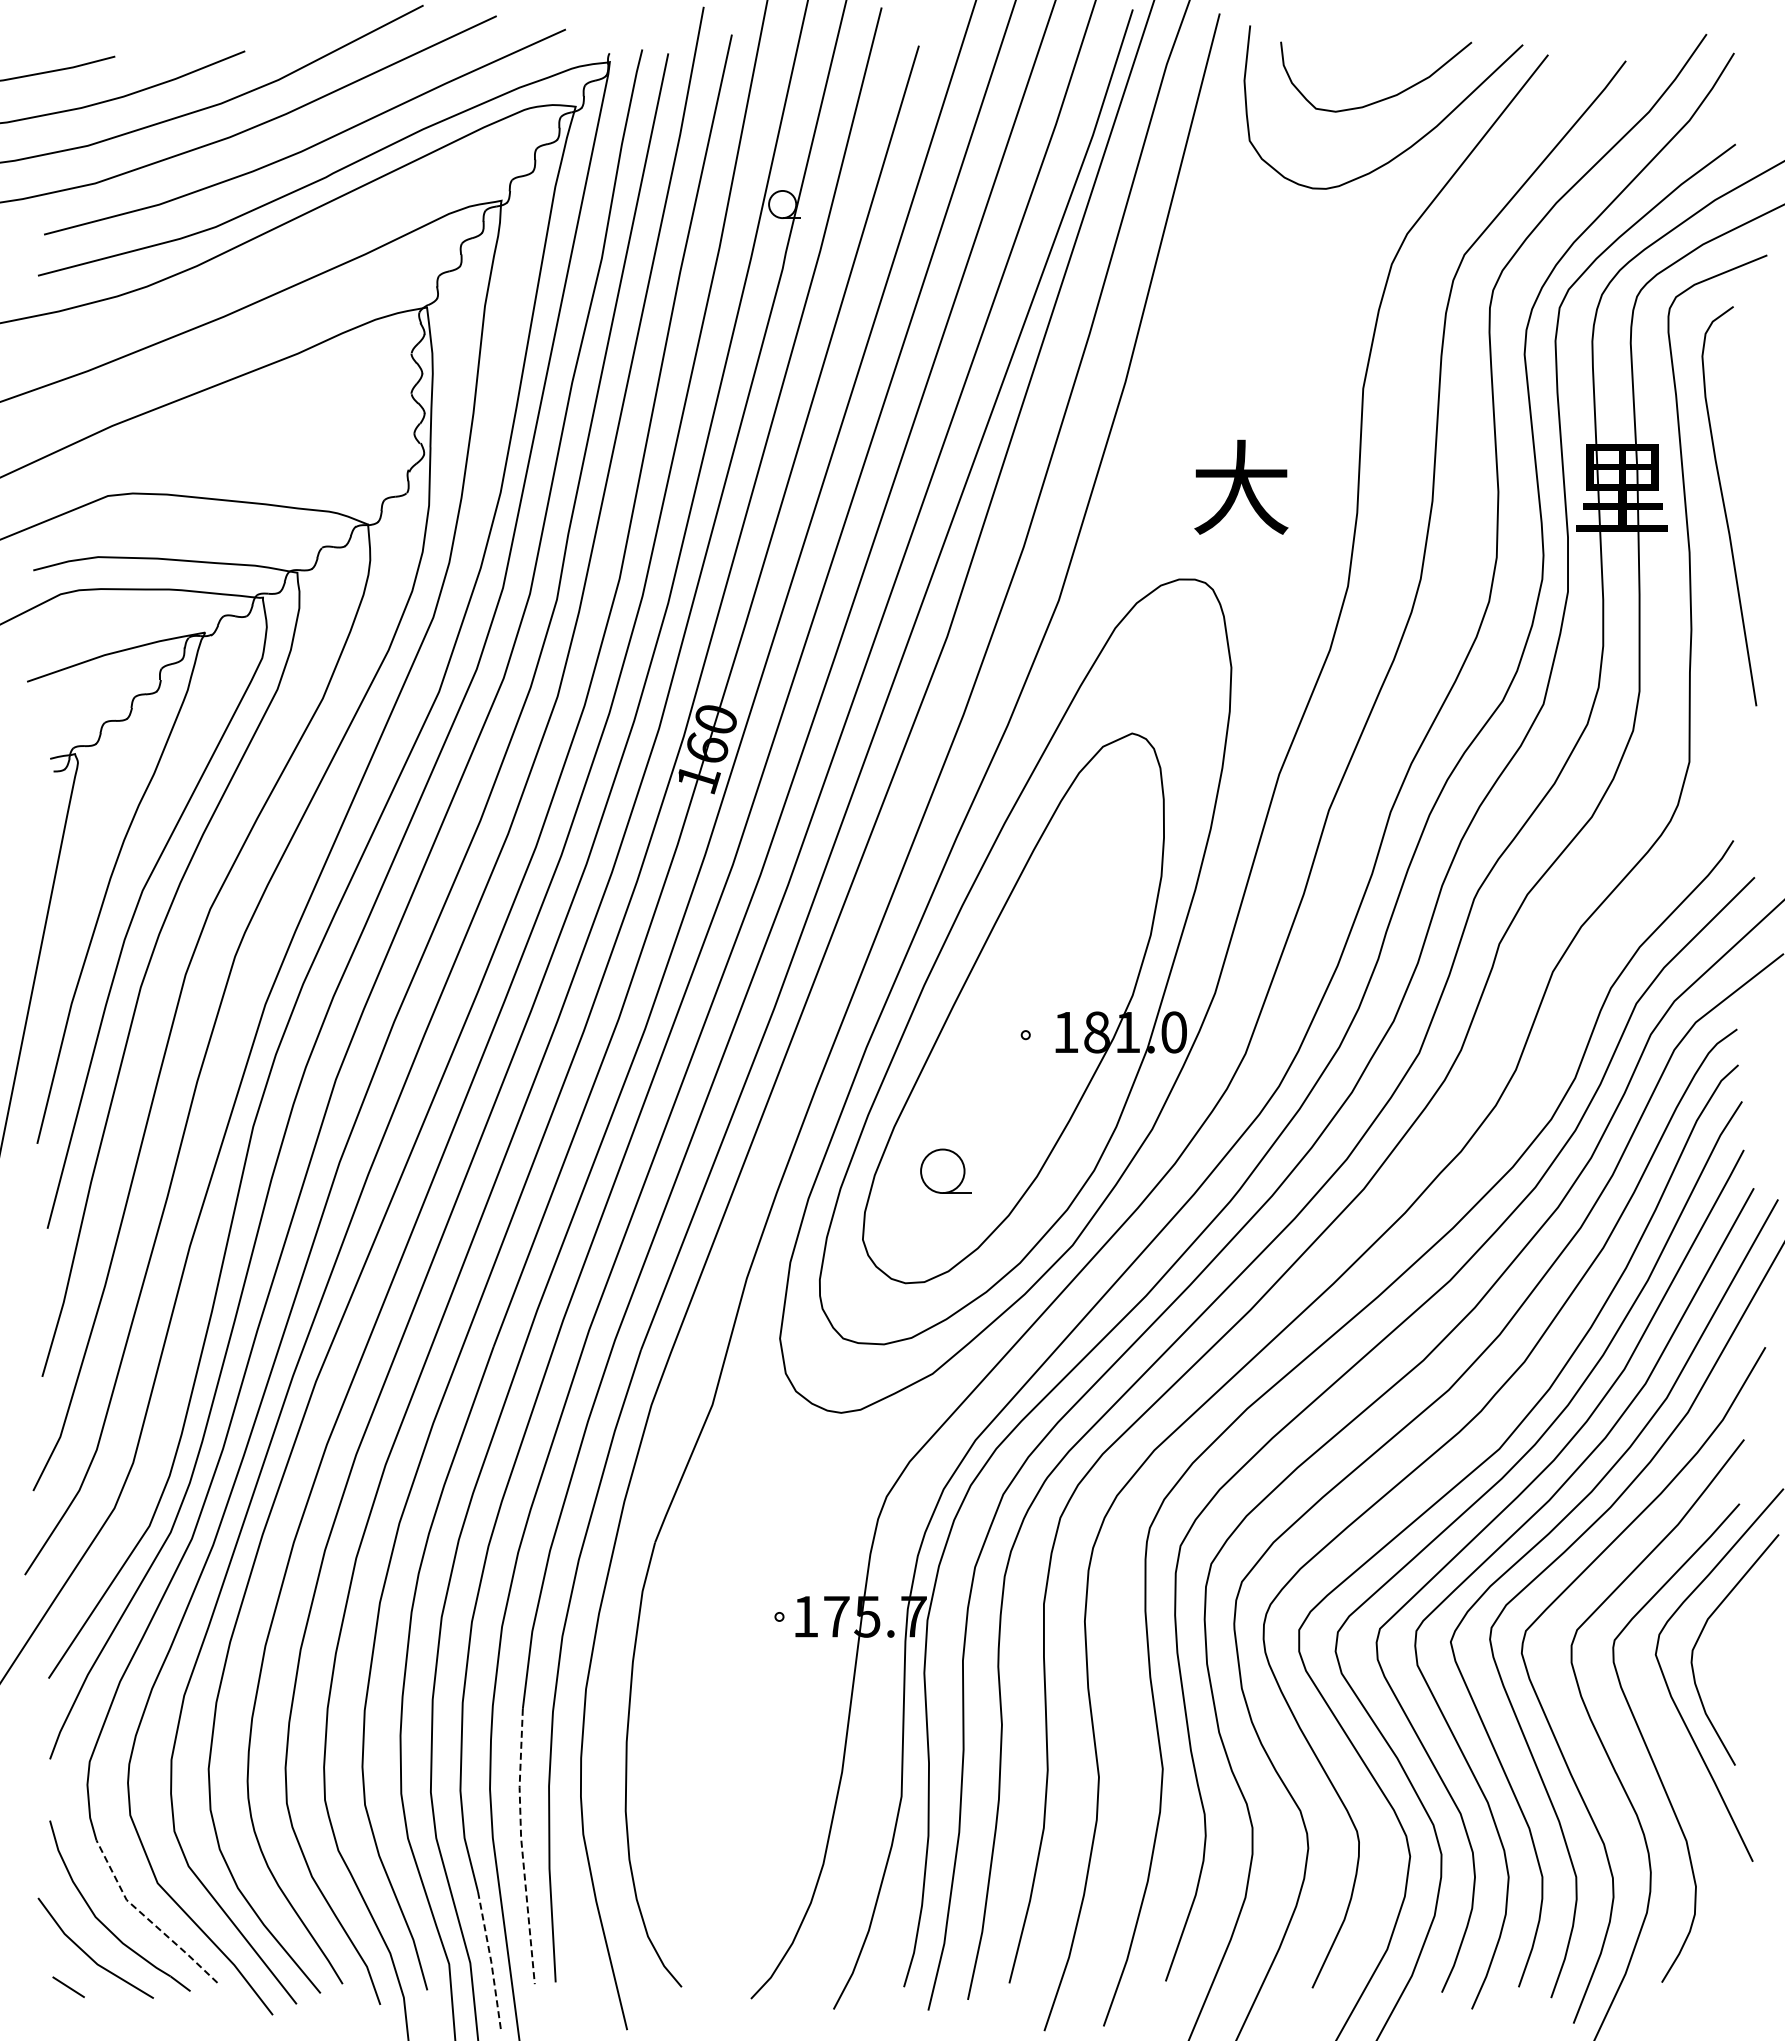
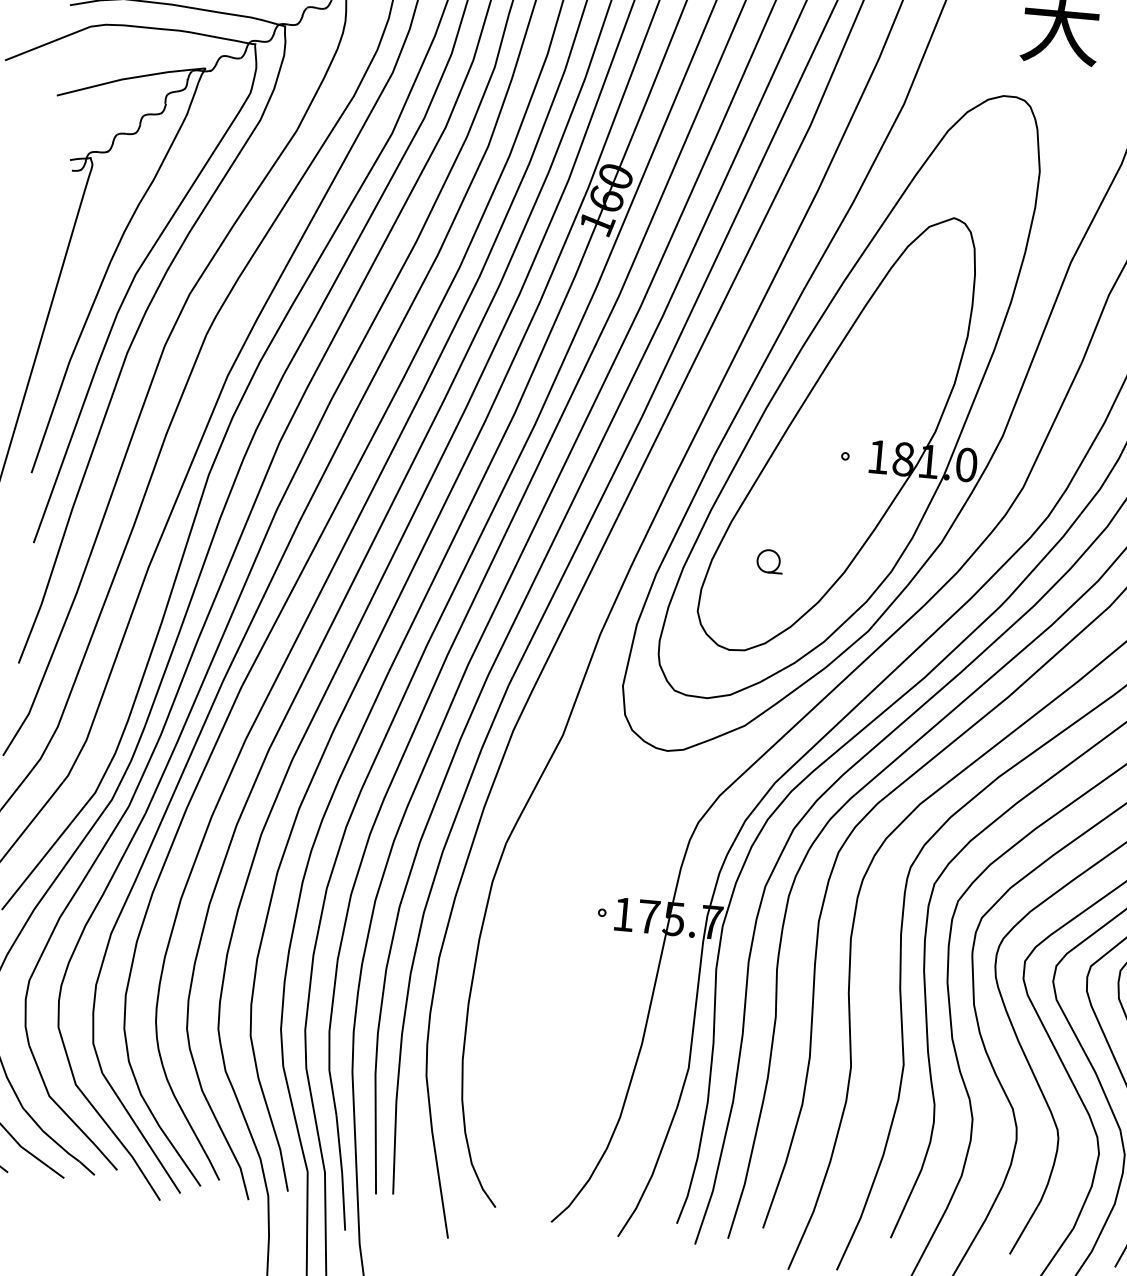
part: (945, 1170) -> (770, 560), size x0.62
line: (521, 1845) -> (375, 1080), dashed -> solid
line: (147, 1918) -> (65, 1112), dashed -> solid
line: (491, 1961) -> (342, 1172), dashed -> solid

